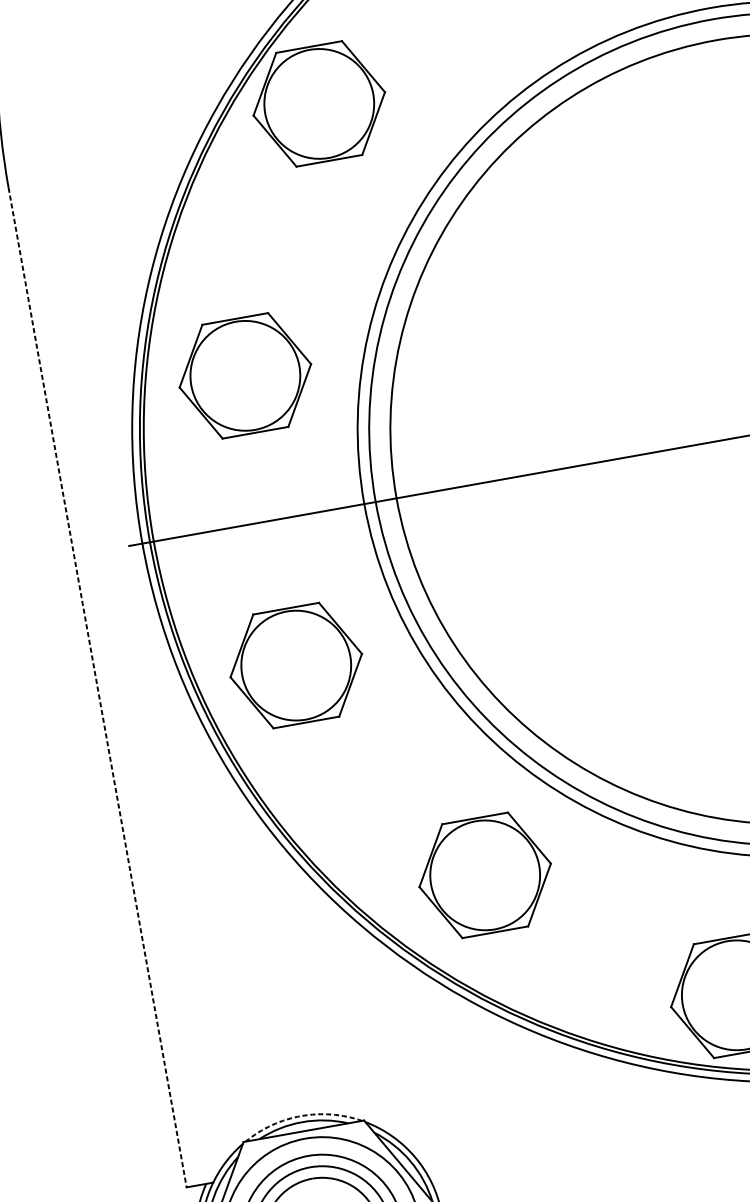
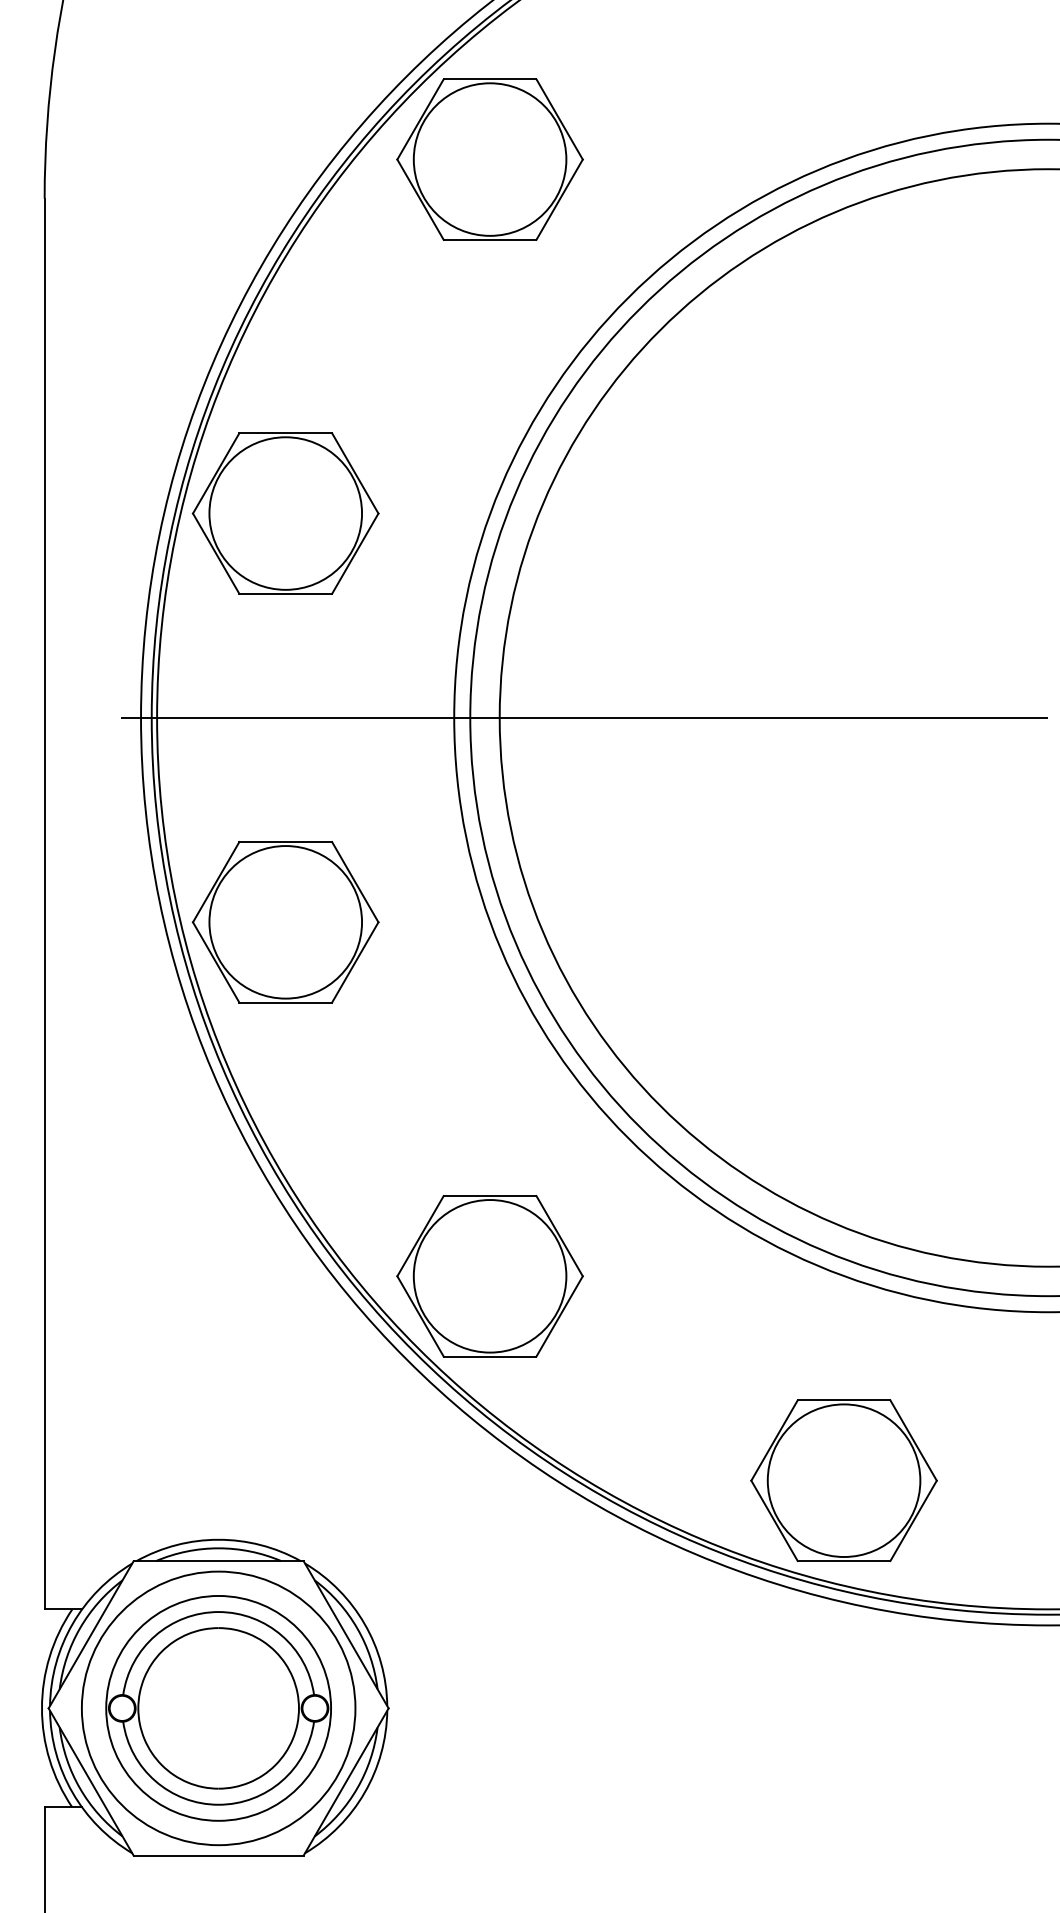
part: (245, 375) -> (285, 513), moved
part: (296, 665) -> (285, 922), moved
line: (97, 687) -> (44, 904), dashed -> solid
part: (484, 875) -> (489, 1276), moved
arc: (301, 1115) -> (218, 1539), dashed -> solid

